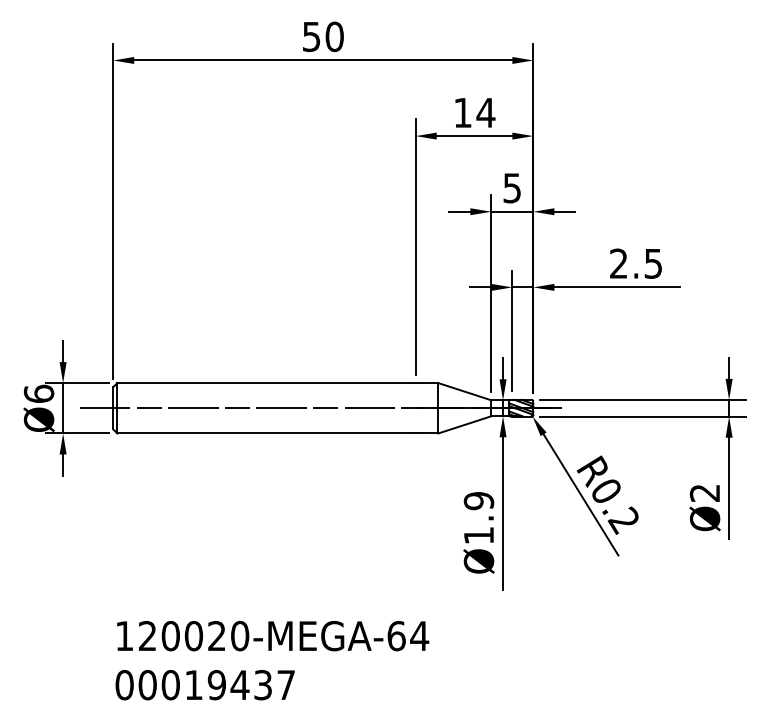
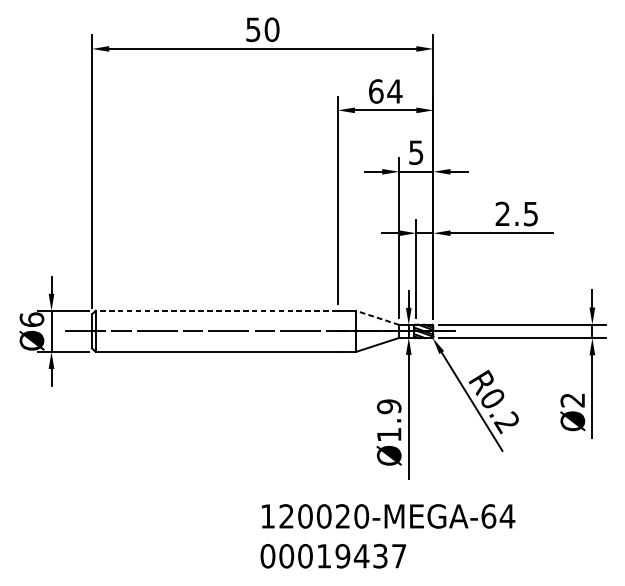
text: (463, 112) -> (376, 91), 14 -> 64
line: (266, 383) -> (216, 311), solid -> dashed
line: (464, 391) -> (377, 317), solid -> dashed
text: (272, 660) -> (388, 536), moved

